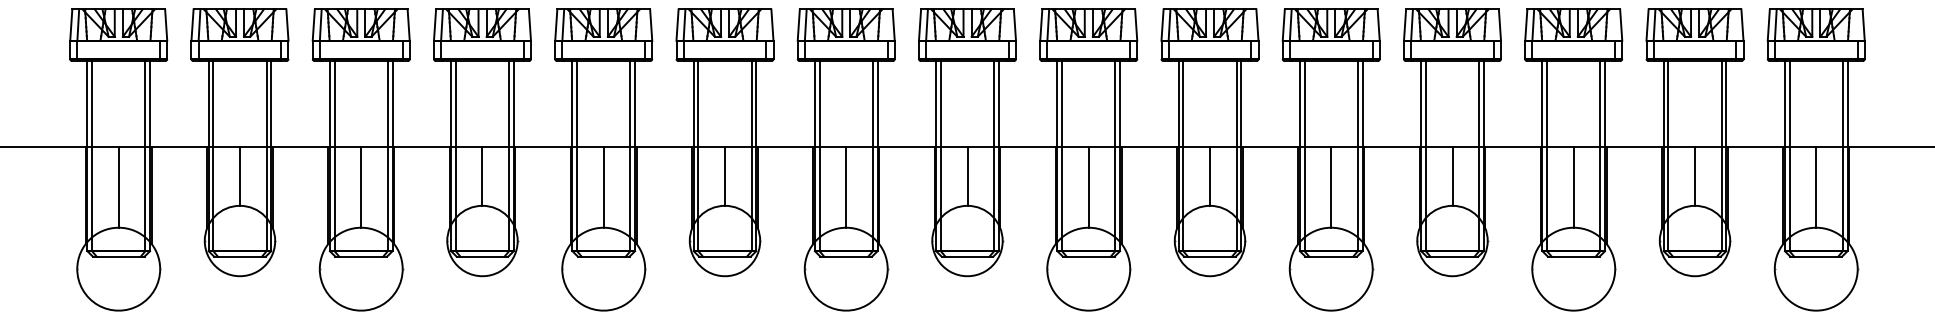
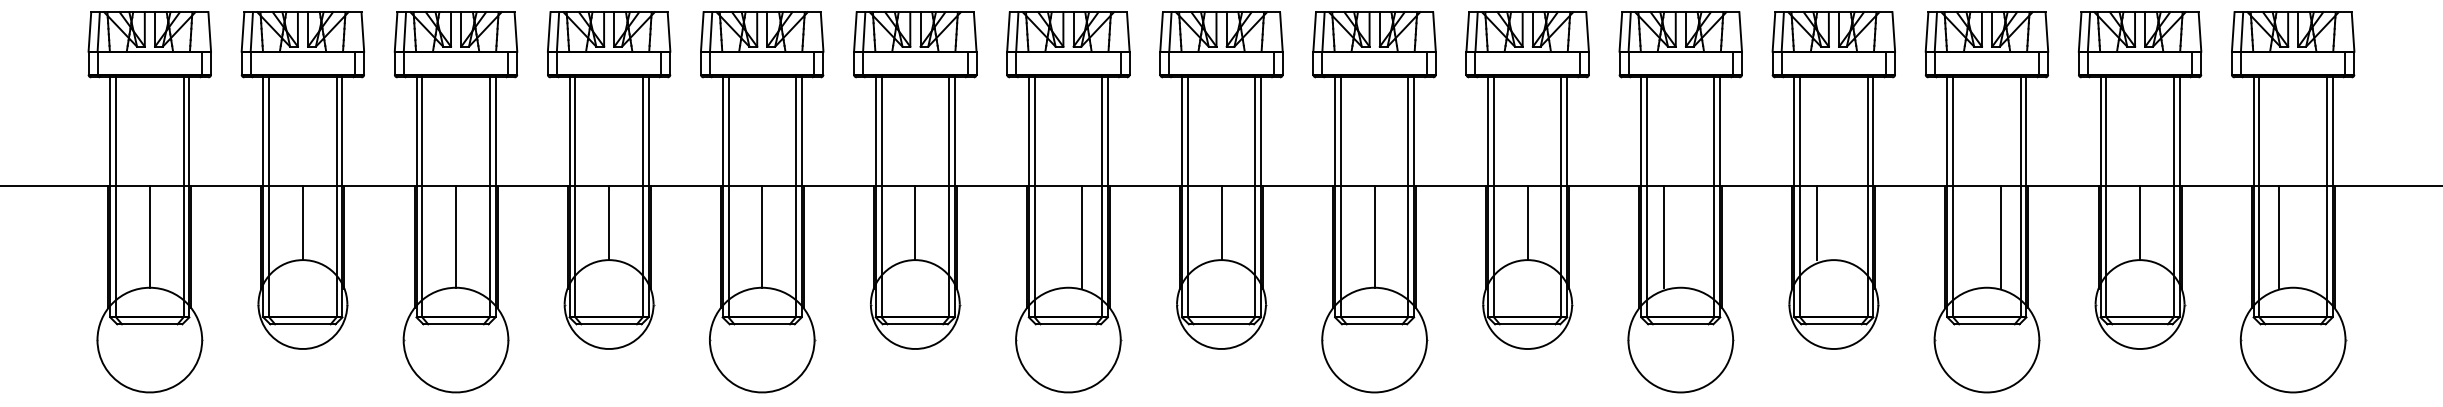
line: (1452, 176) -> (1816, 223), moved
line: (846, 187) -> (1082, 236), moved
line: (1331, 187) -> (1663, 236), moved
line: (1573, 187) -> (2000, 236), moved
line: (1816, 187) -> (2279, 236), moved

